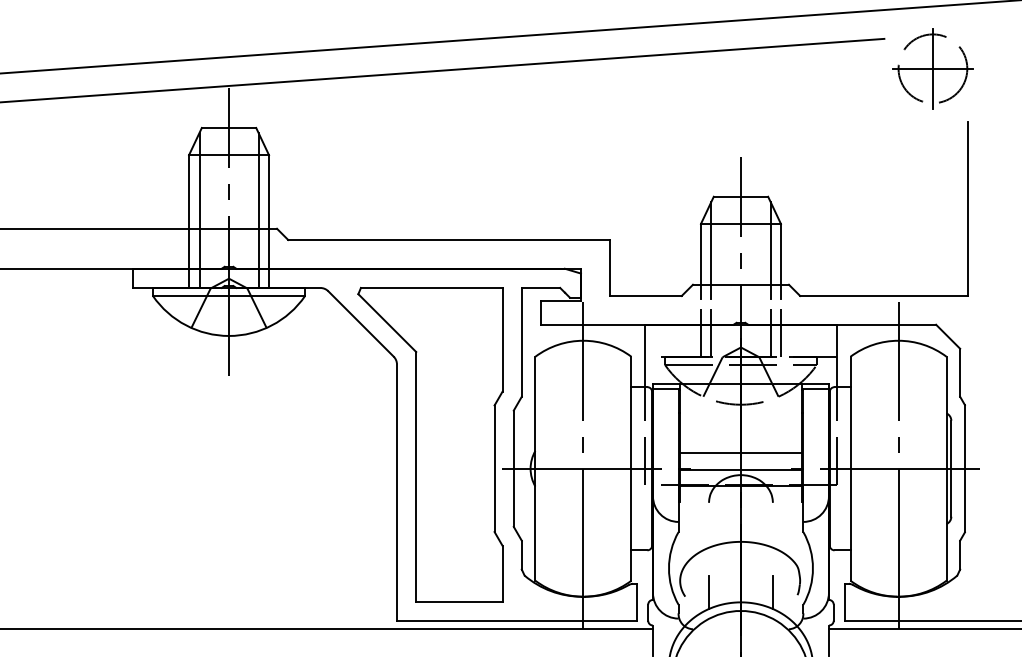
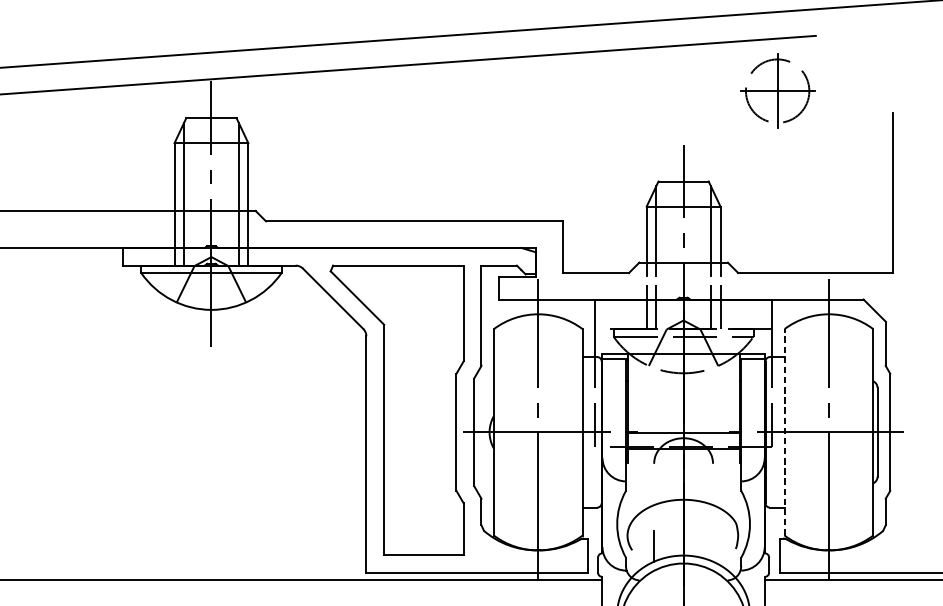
part: (932, 68) -> (777, 90), moved
line: (740, 452) -> (683, 417), removed
line: (850, 468) -> (784, 432), solid -> dashed
line: (772, 592) -> (712, 546), removed

